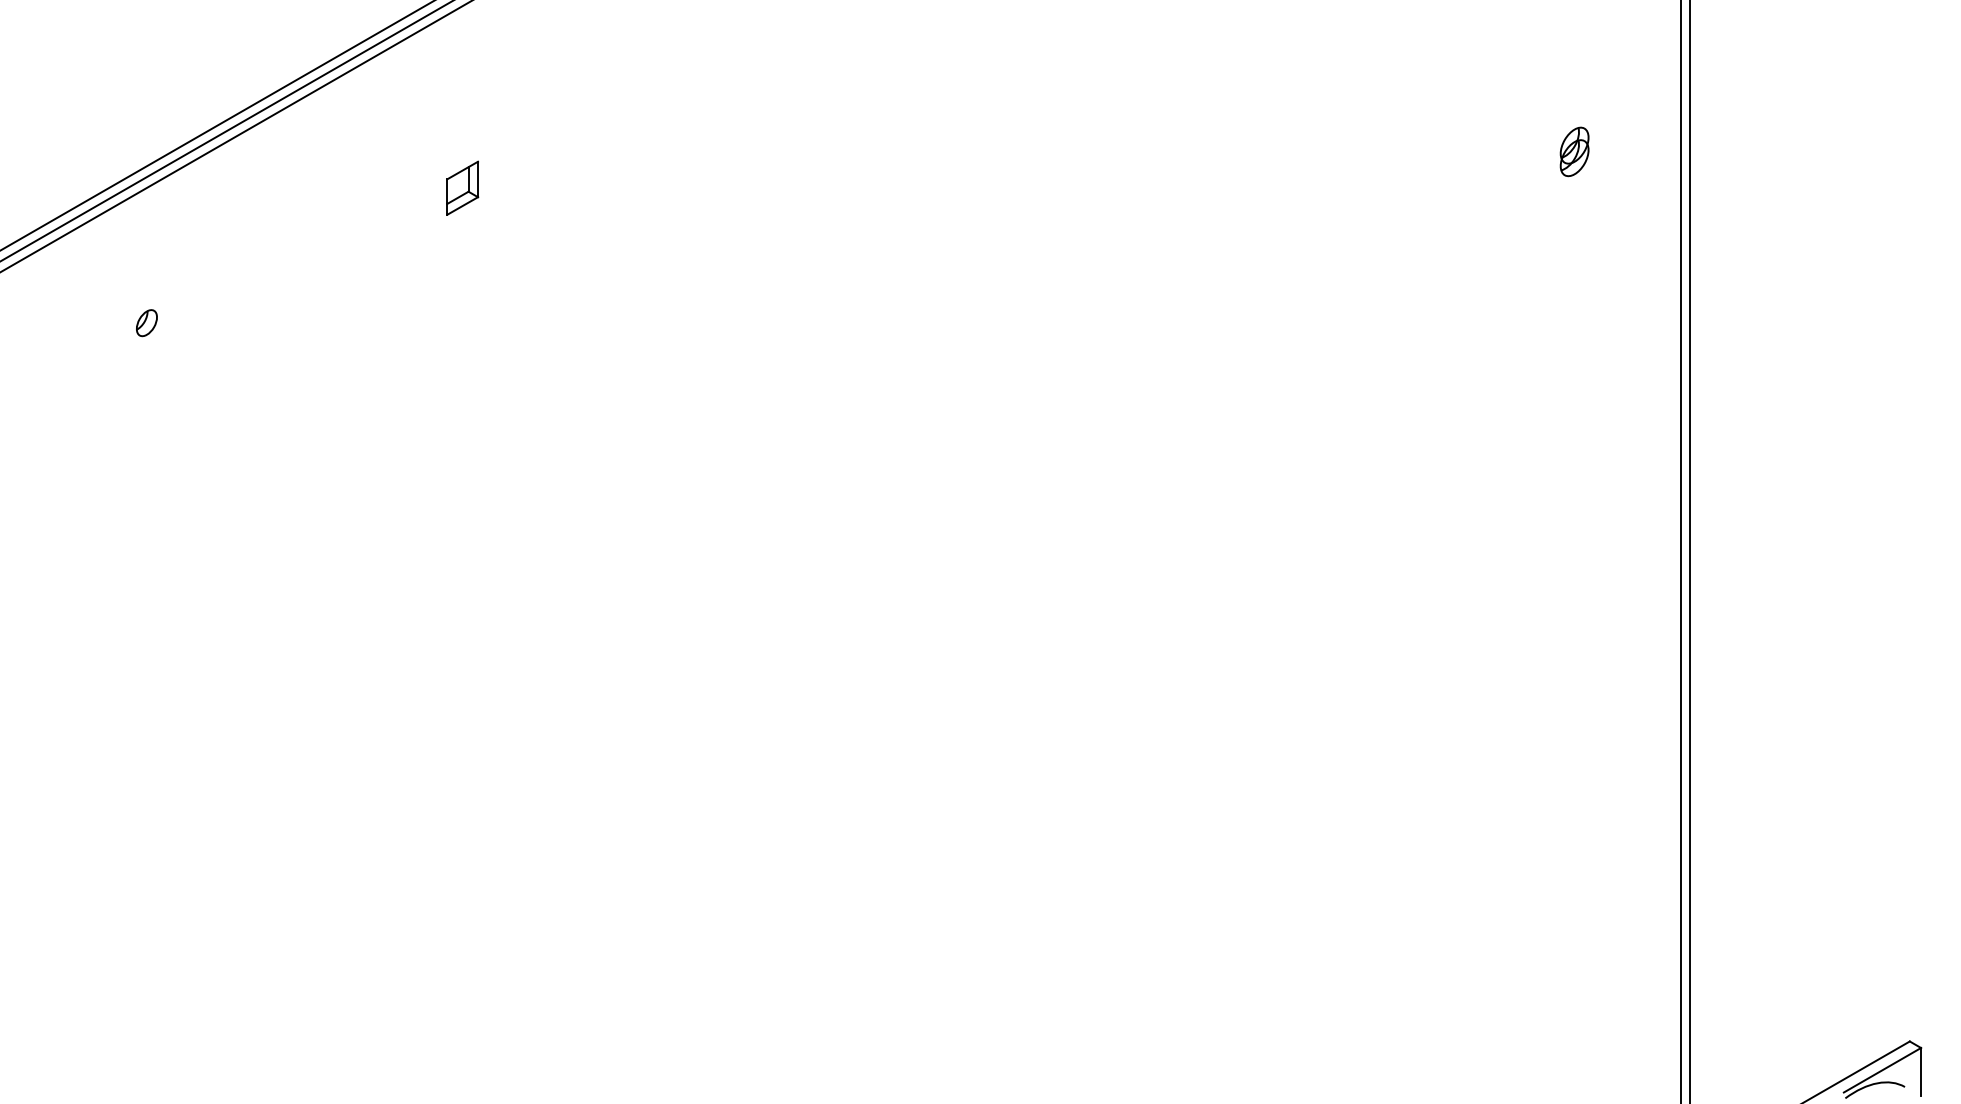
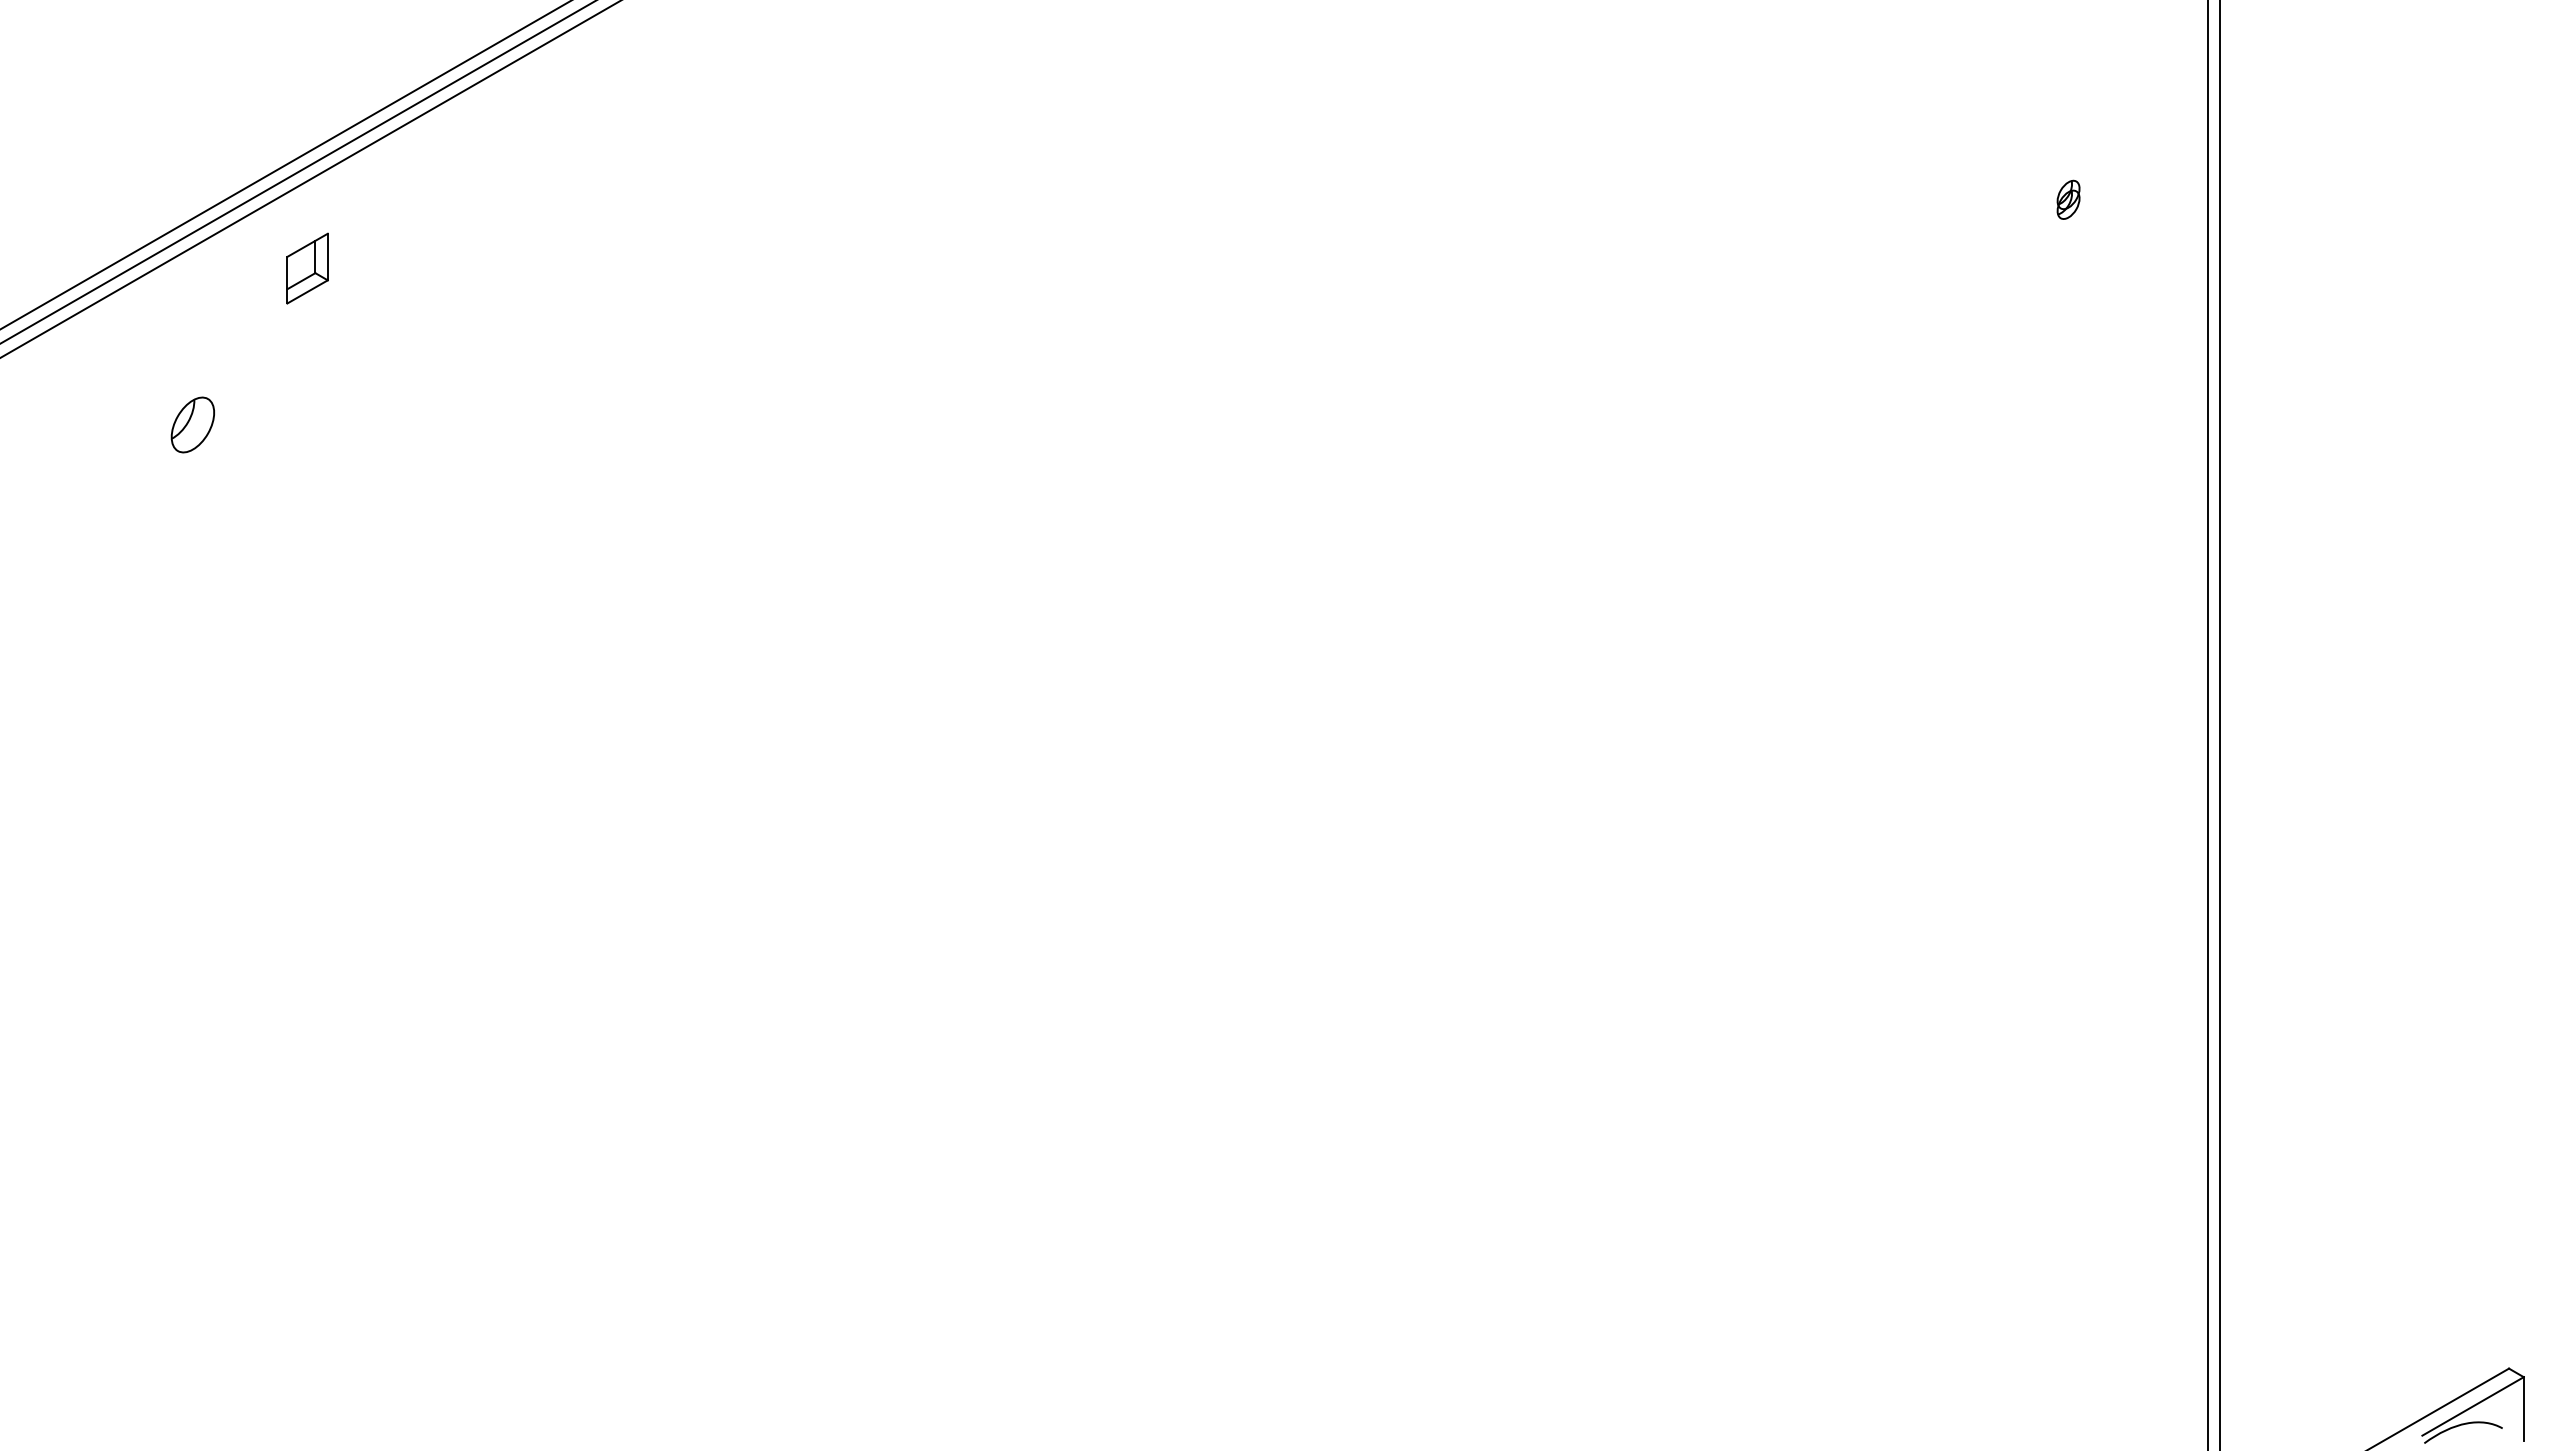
part: (1574, 151) -> (2068, 199), size x0.6
part: (462, 188) -> (307, 268), moved
part: (146, 322) -> (192, 424), size x1.6

